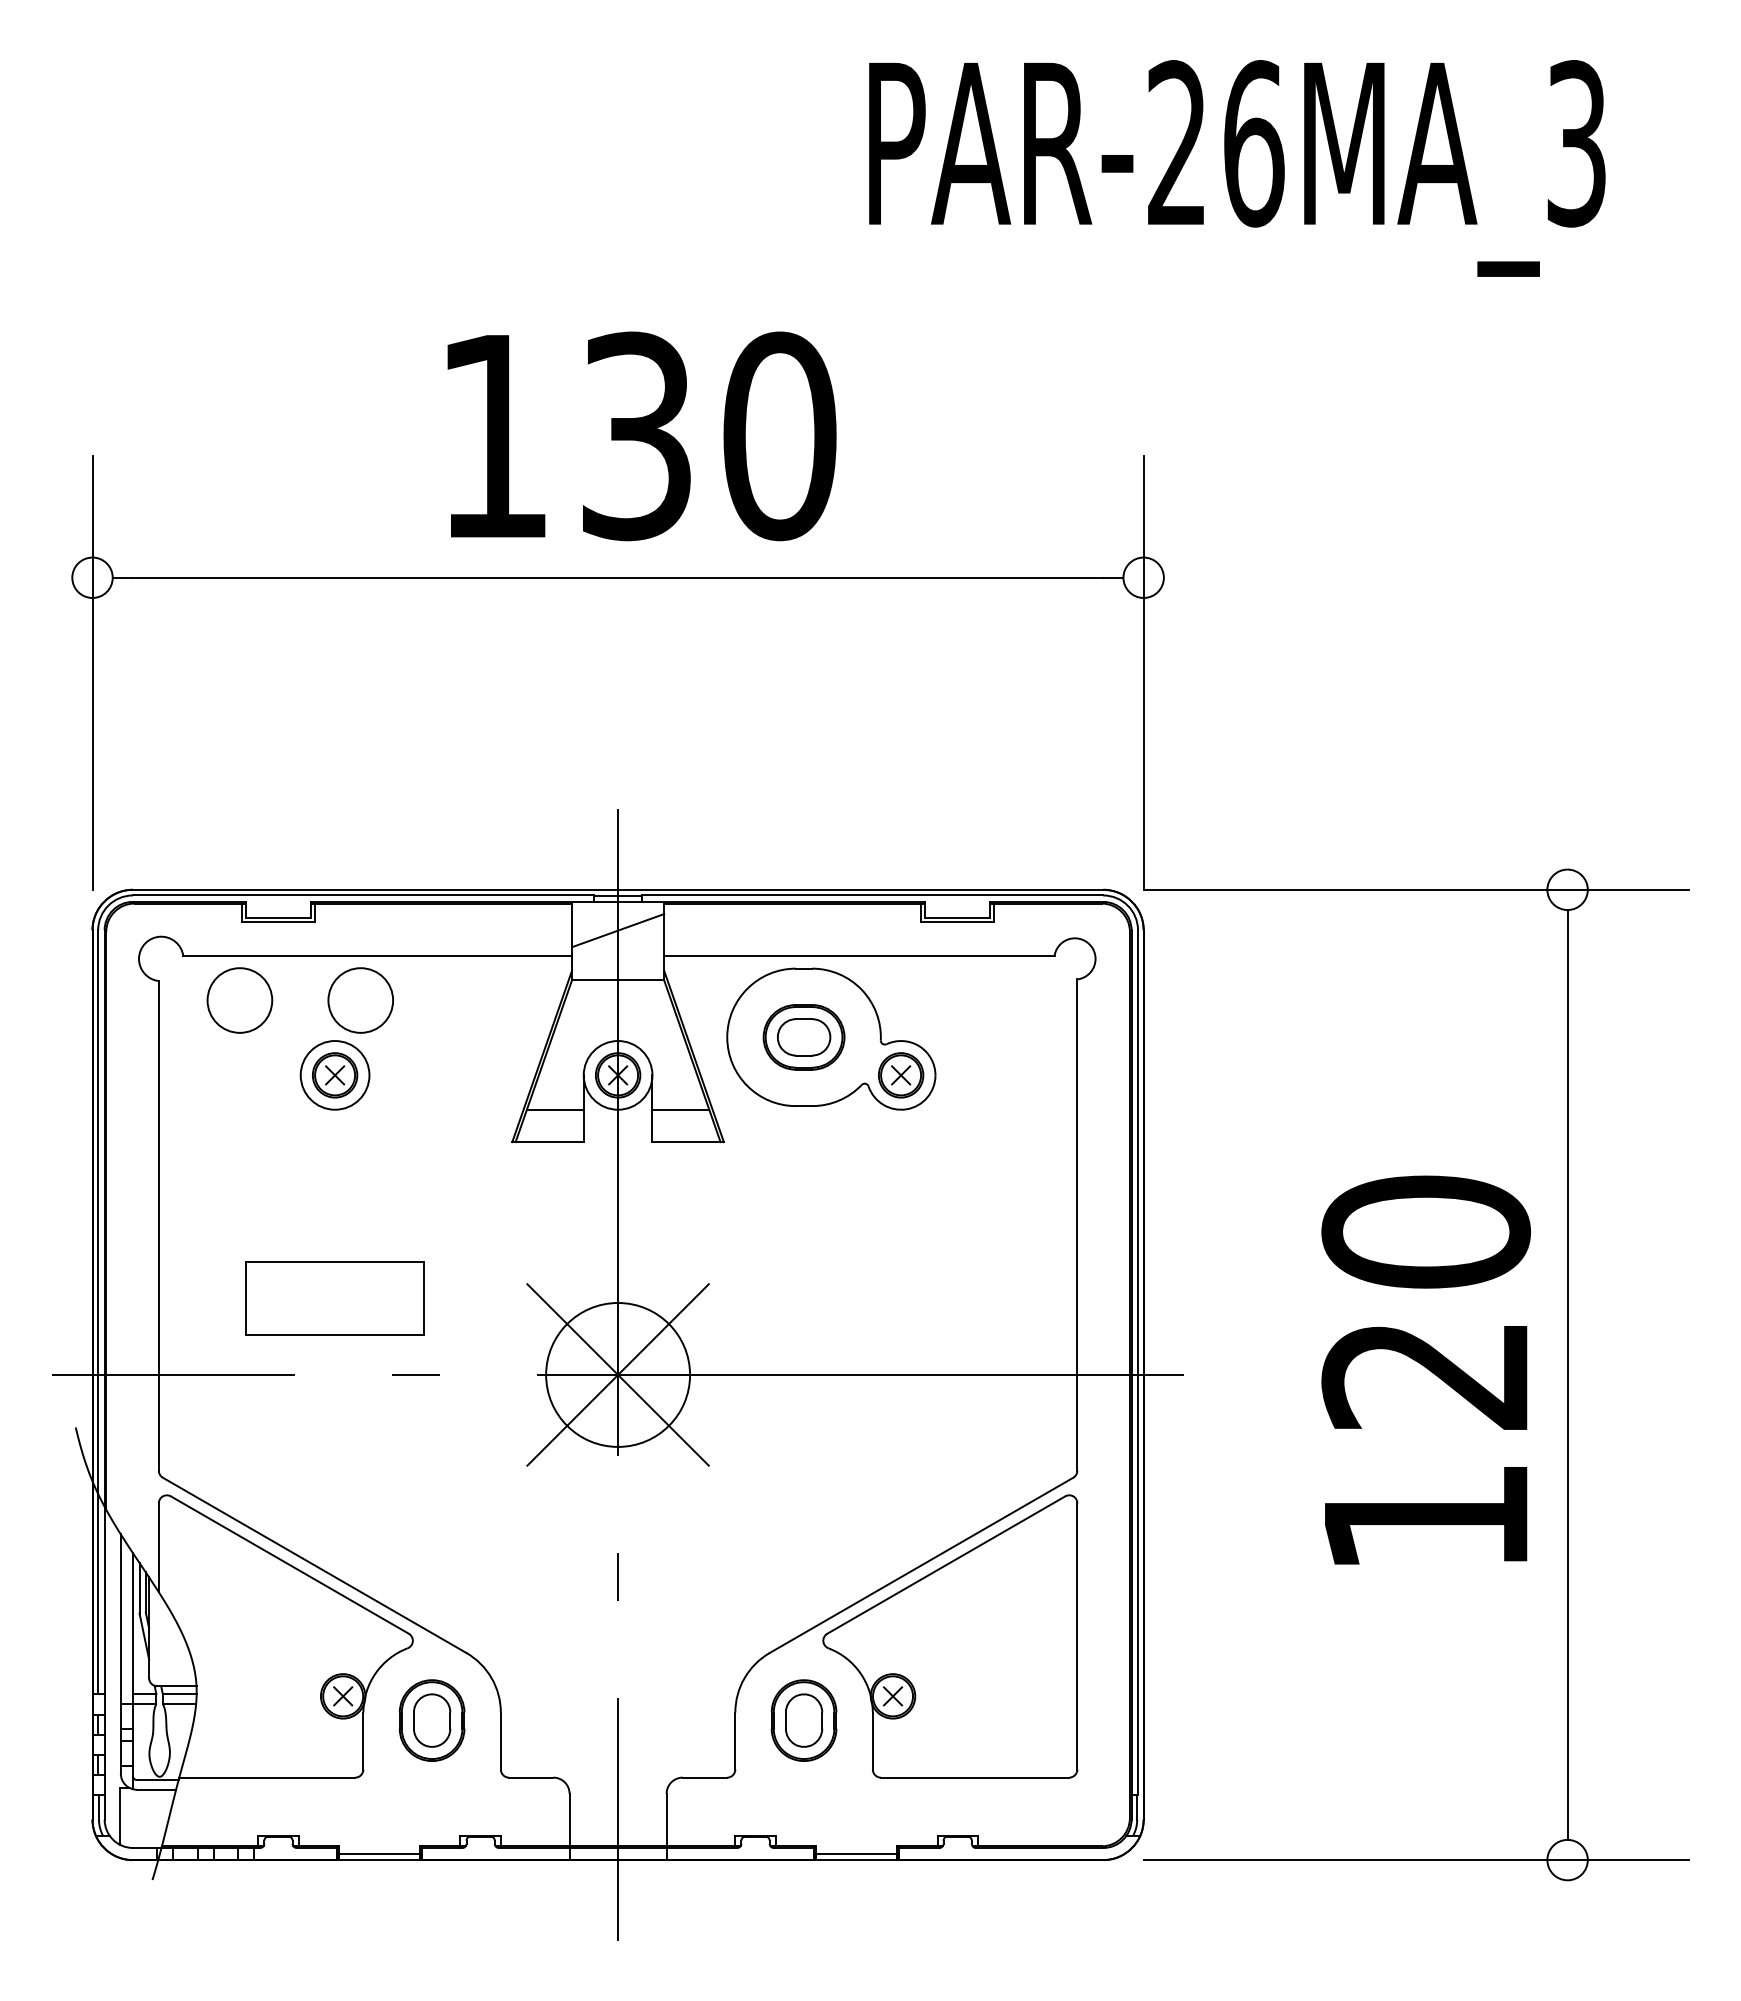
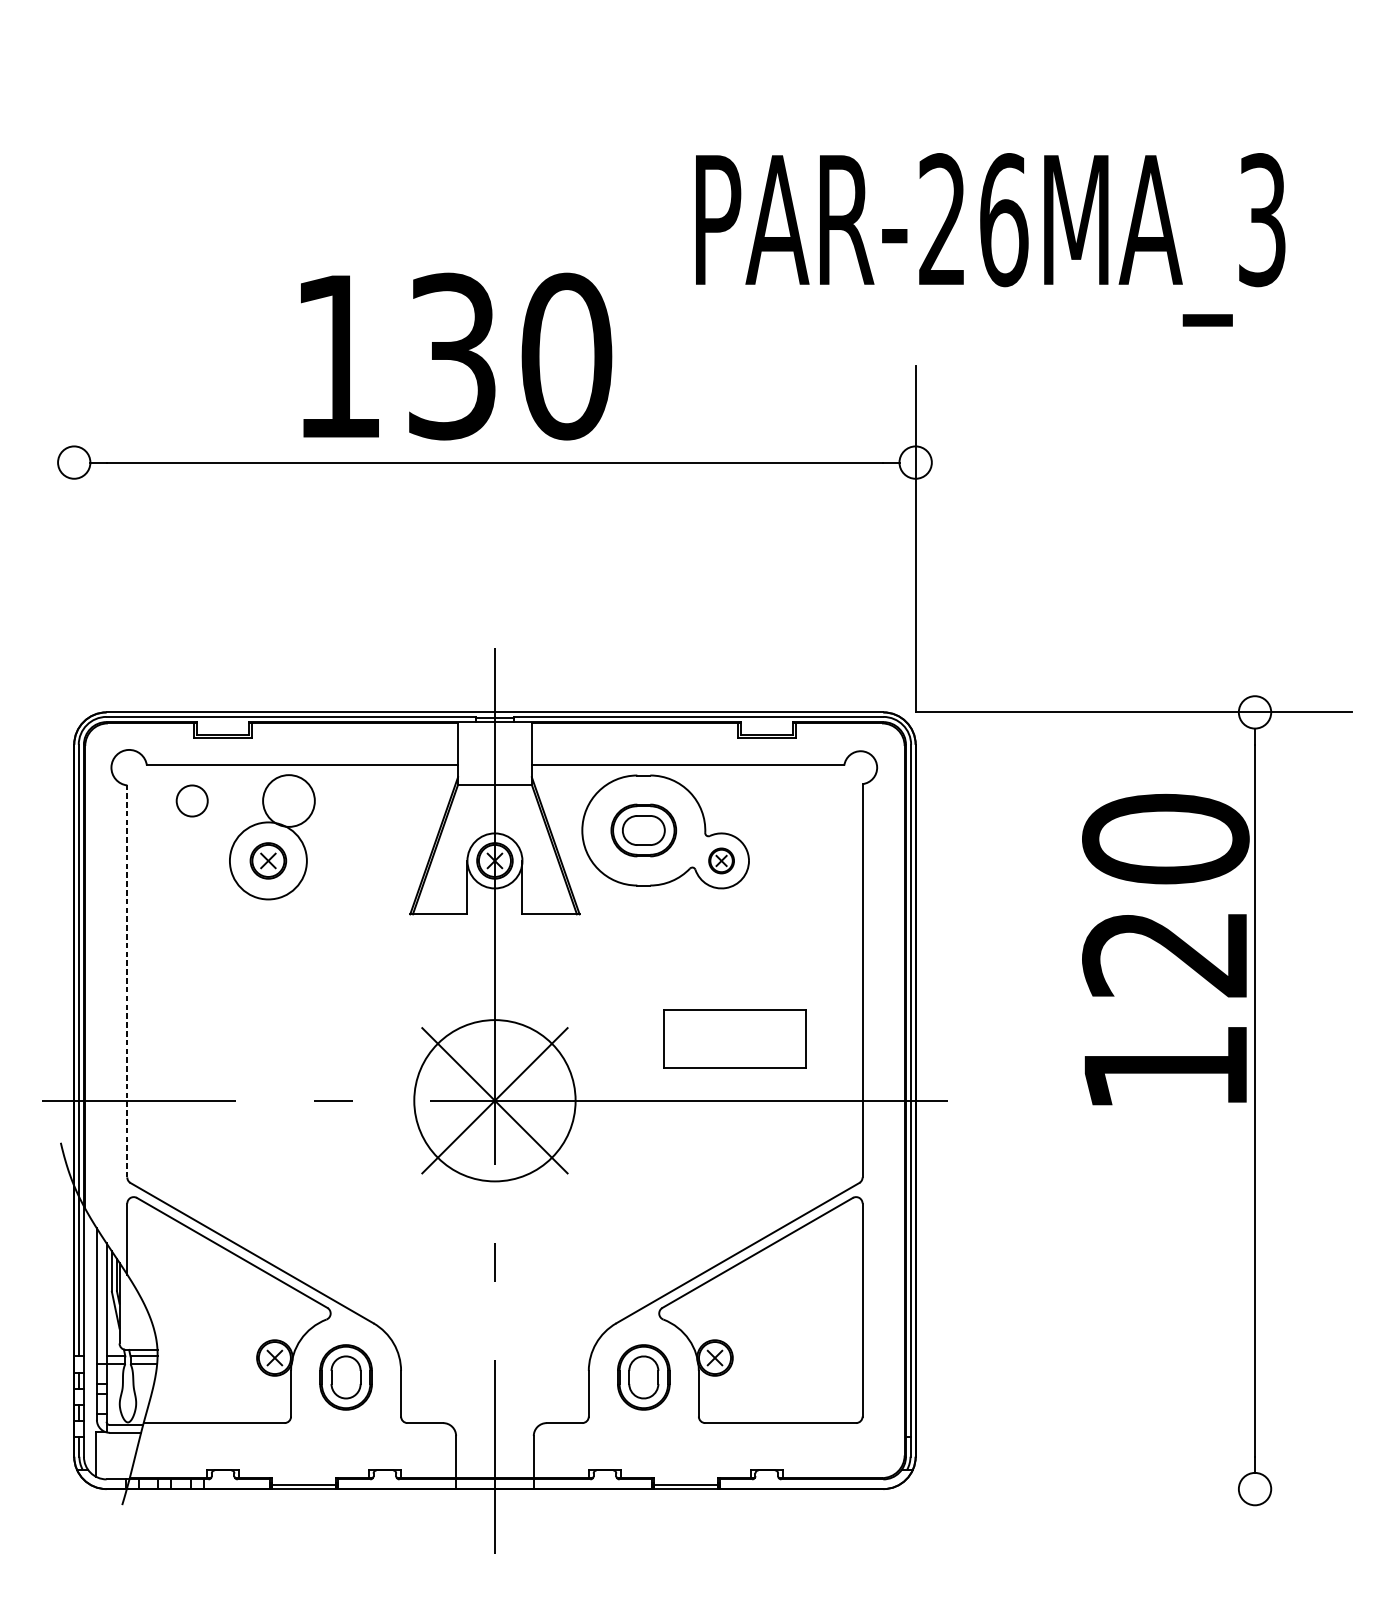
text: (1237, 168) -> (990, 239), moved
text: (641, 436) -> (456, 356), moved
line: (92, 672) -> (74, 538), removed
line: (618, 930) -> (495, 744), removed
circle: (239, 1000) -> (191, 801), size x0.6
circle: (334, 1075) -> (267, 861), size x1.4
part: (901, 1075) -> (721, 861), size x0.7
line: (554, 1109) -> (444, 888), removed
line: (680, 1109) -> (544, 888), removed
line: (158, 1225) -> (127, 981), solid -> dashed
part: (334, 1298) -> (734, 1039), moved
text: (1425, 1369) -> (1165, 949), moved
circle: (618, 1374) -> (495, 1100), size x1.4
line: (1415, 1860) -> (1133, 1489), removed

